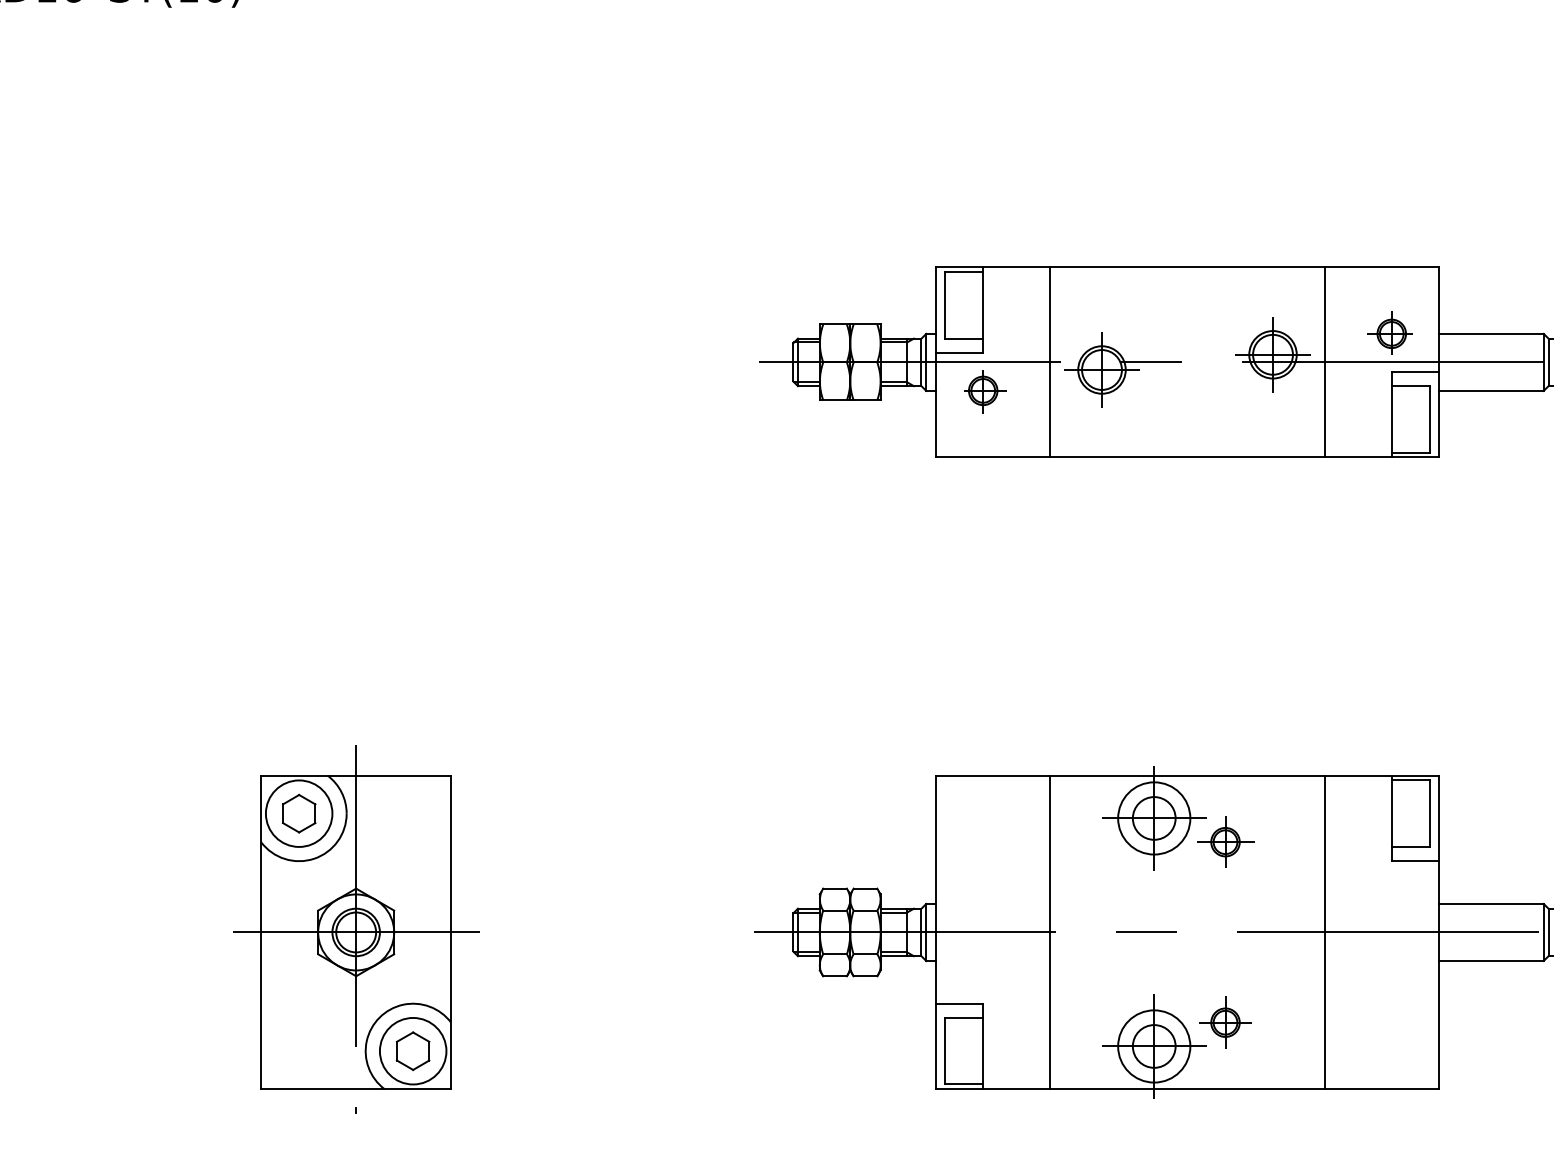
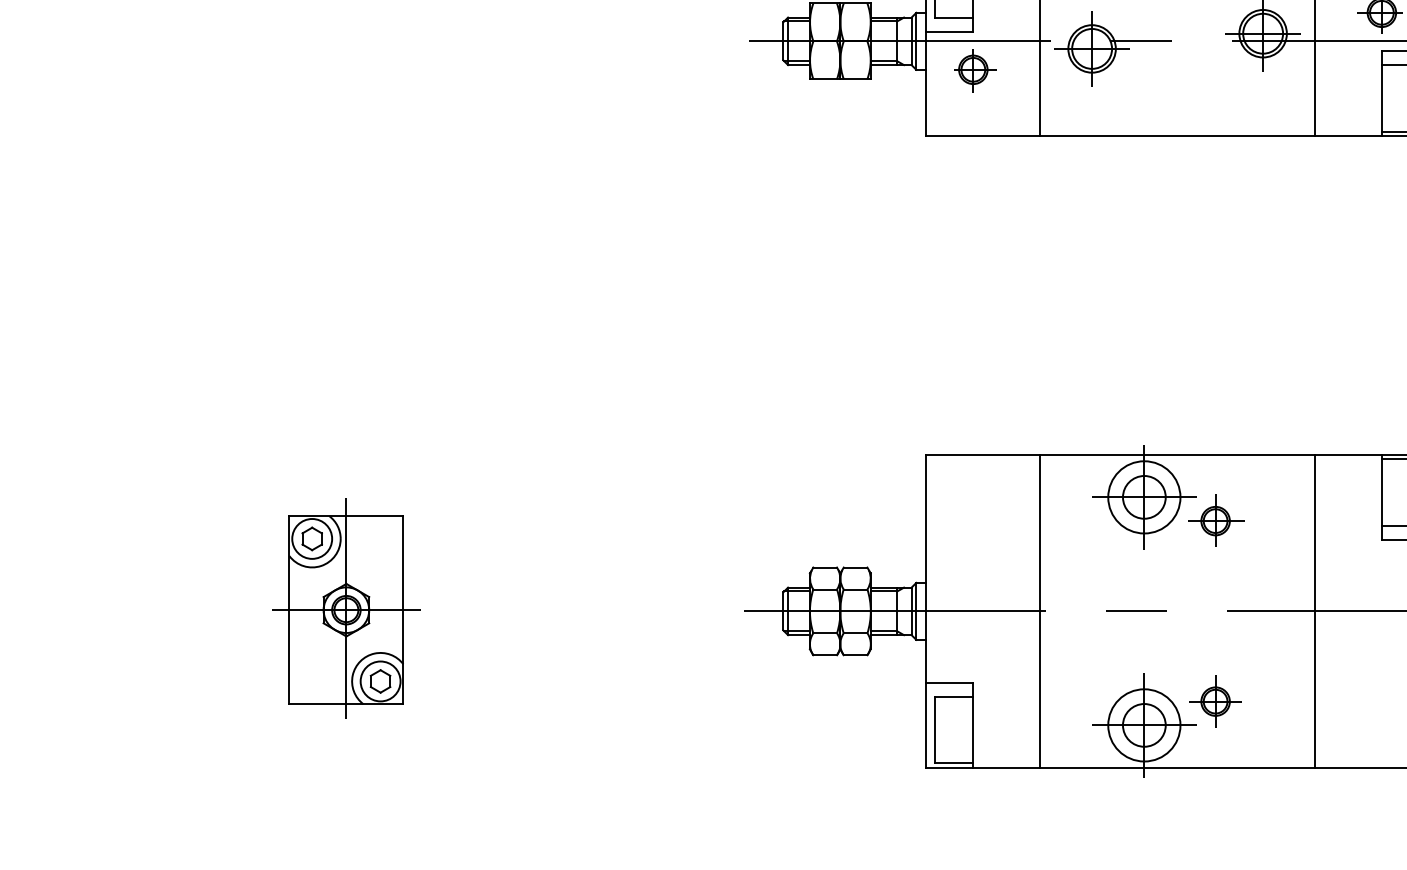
part: (356, 929) -> (346, 608), size x0.6

